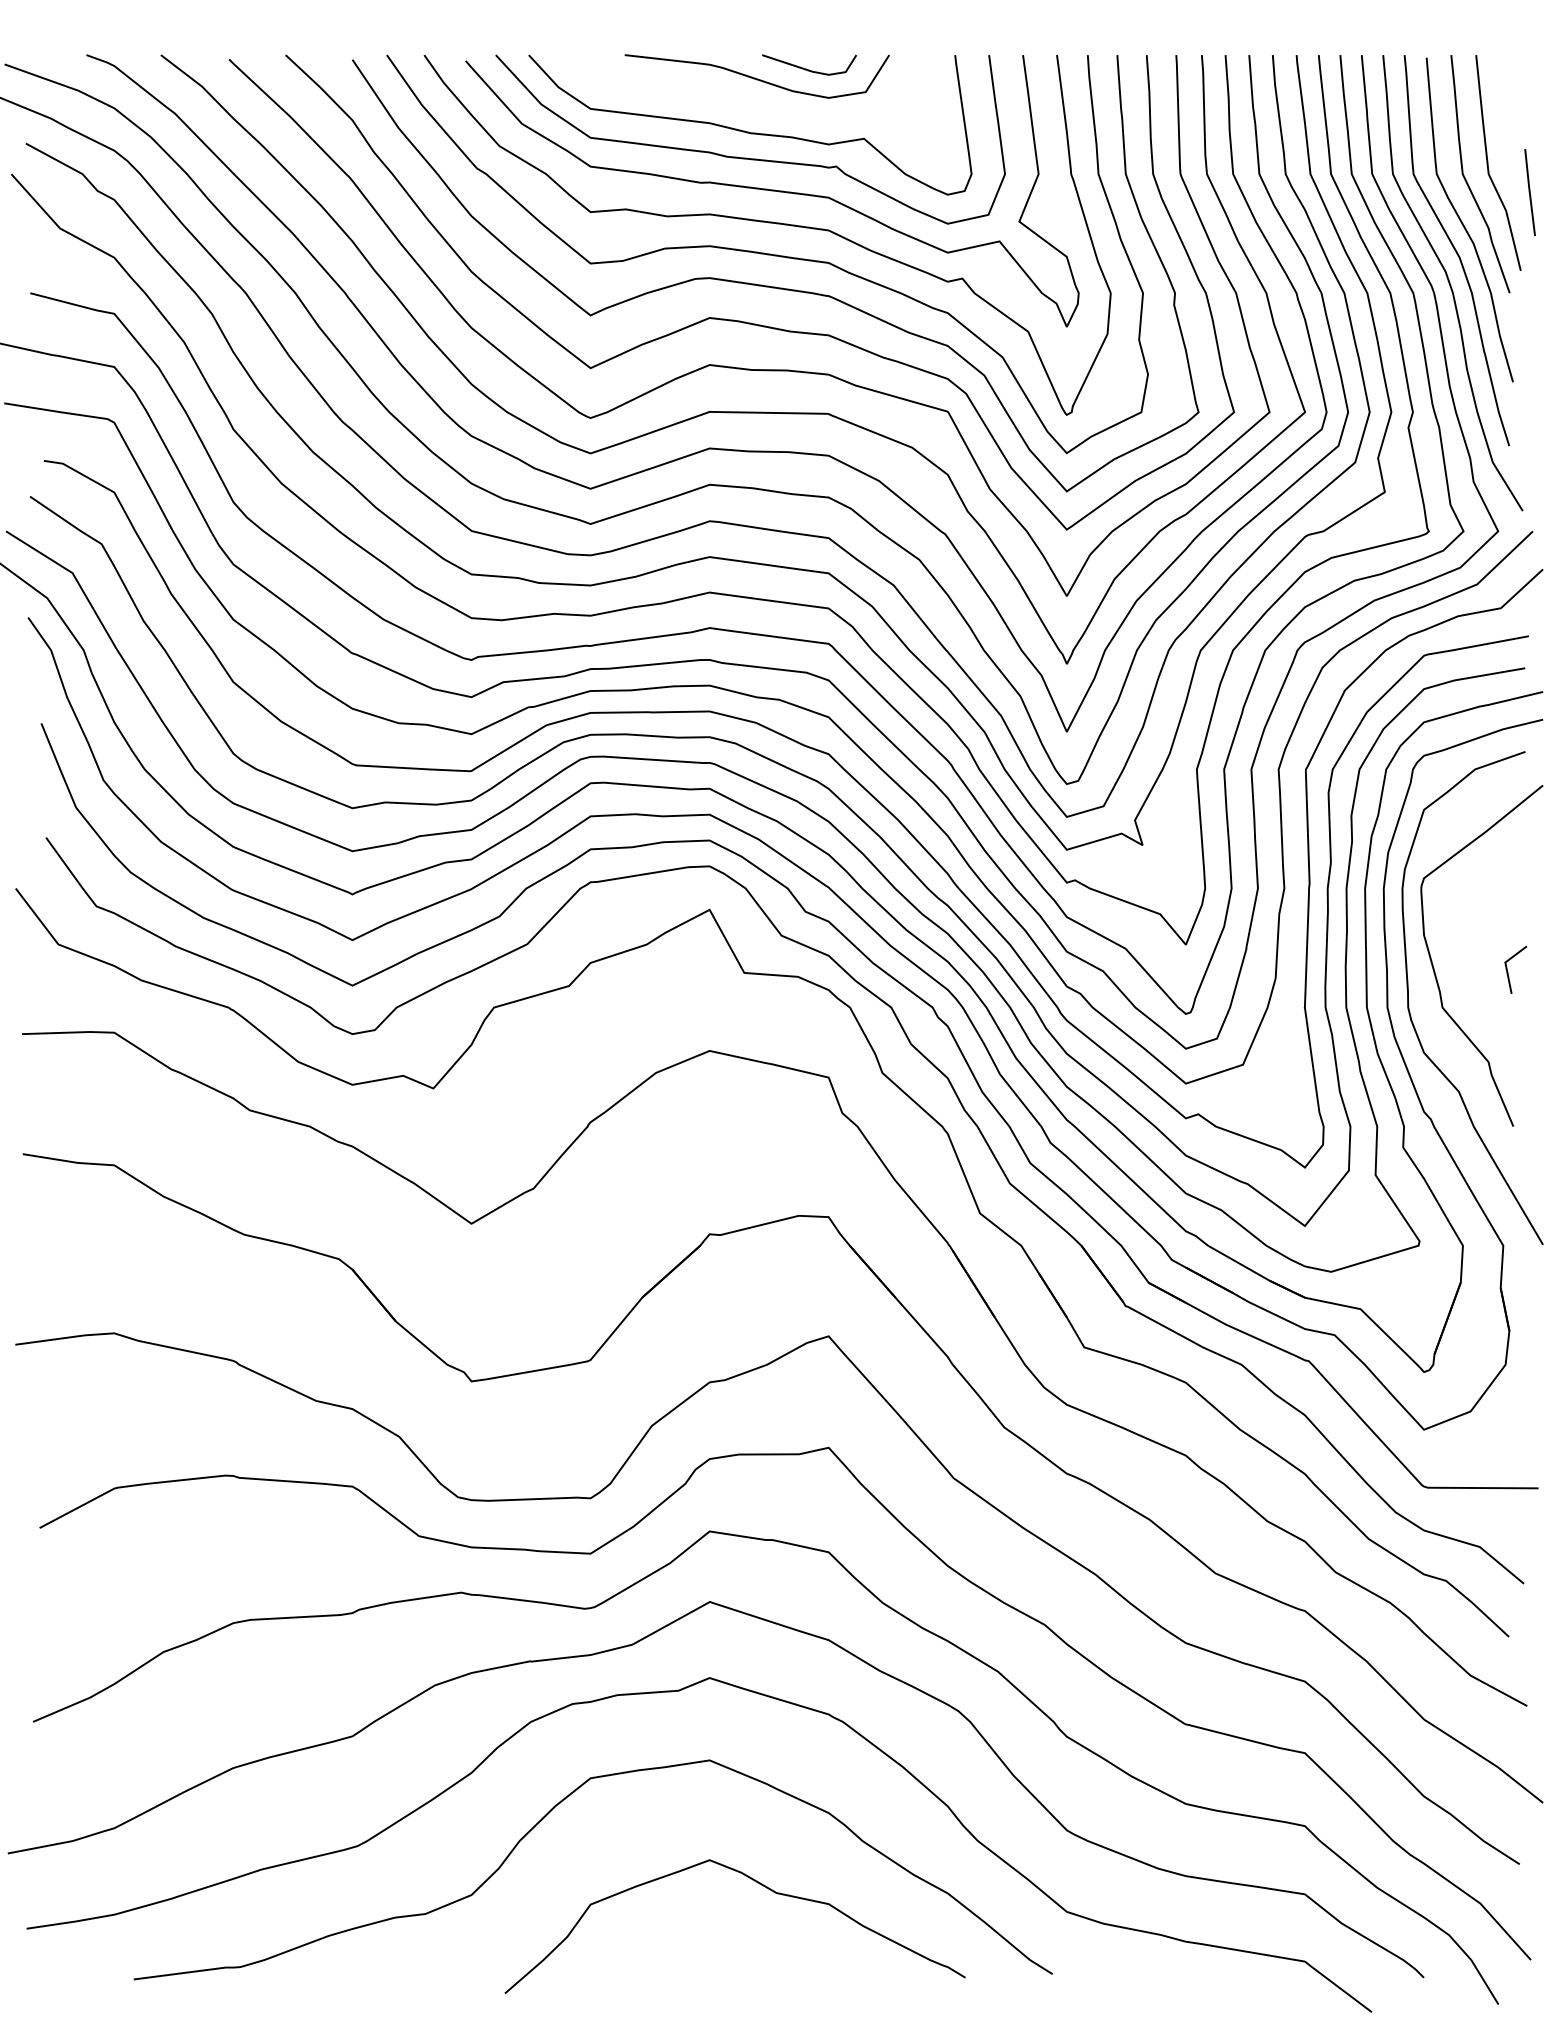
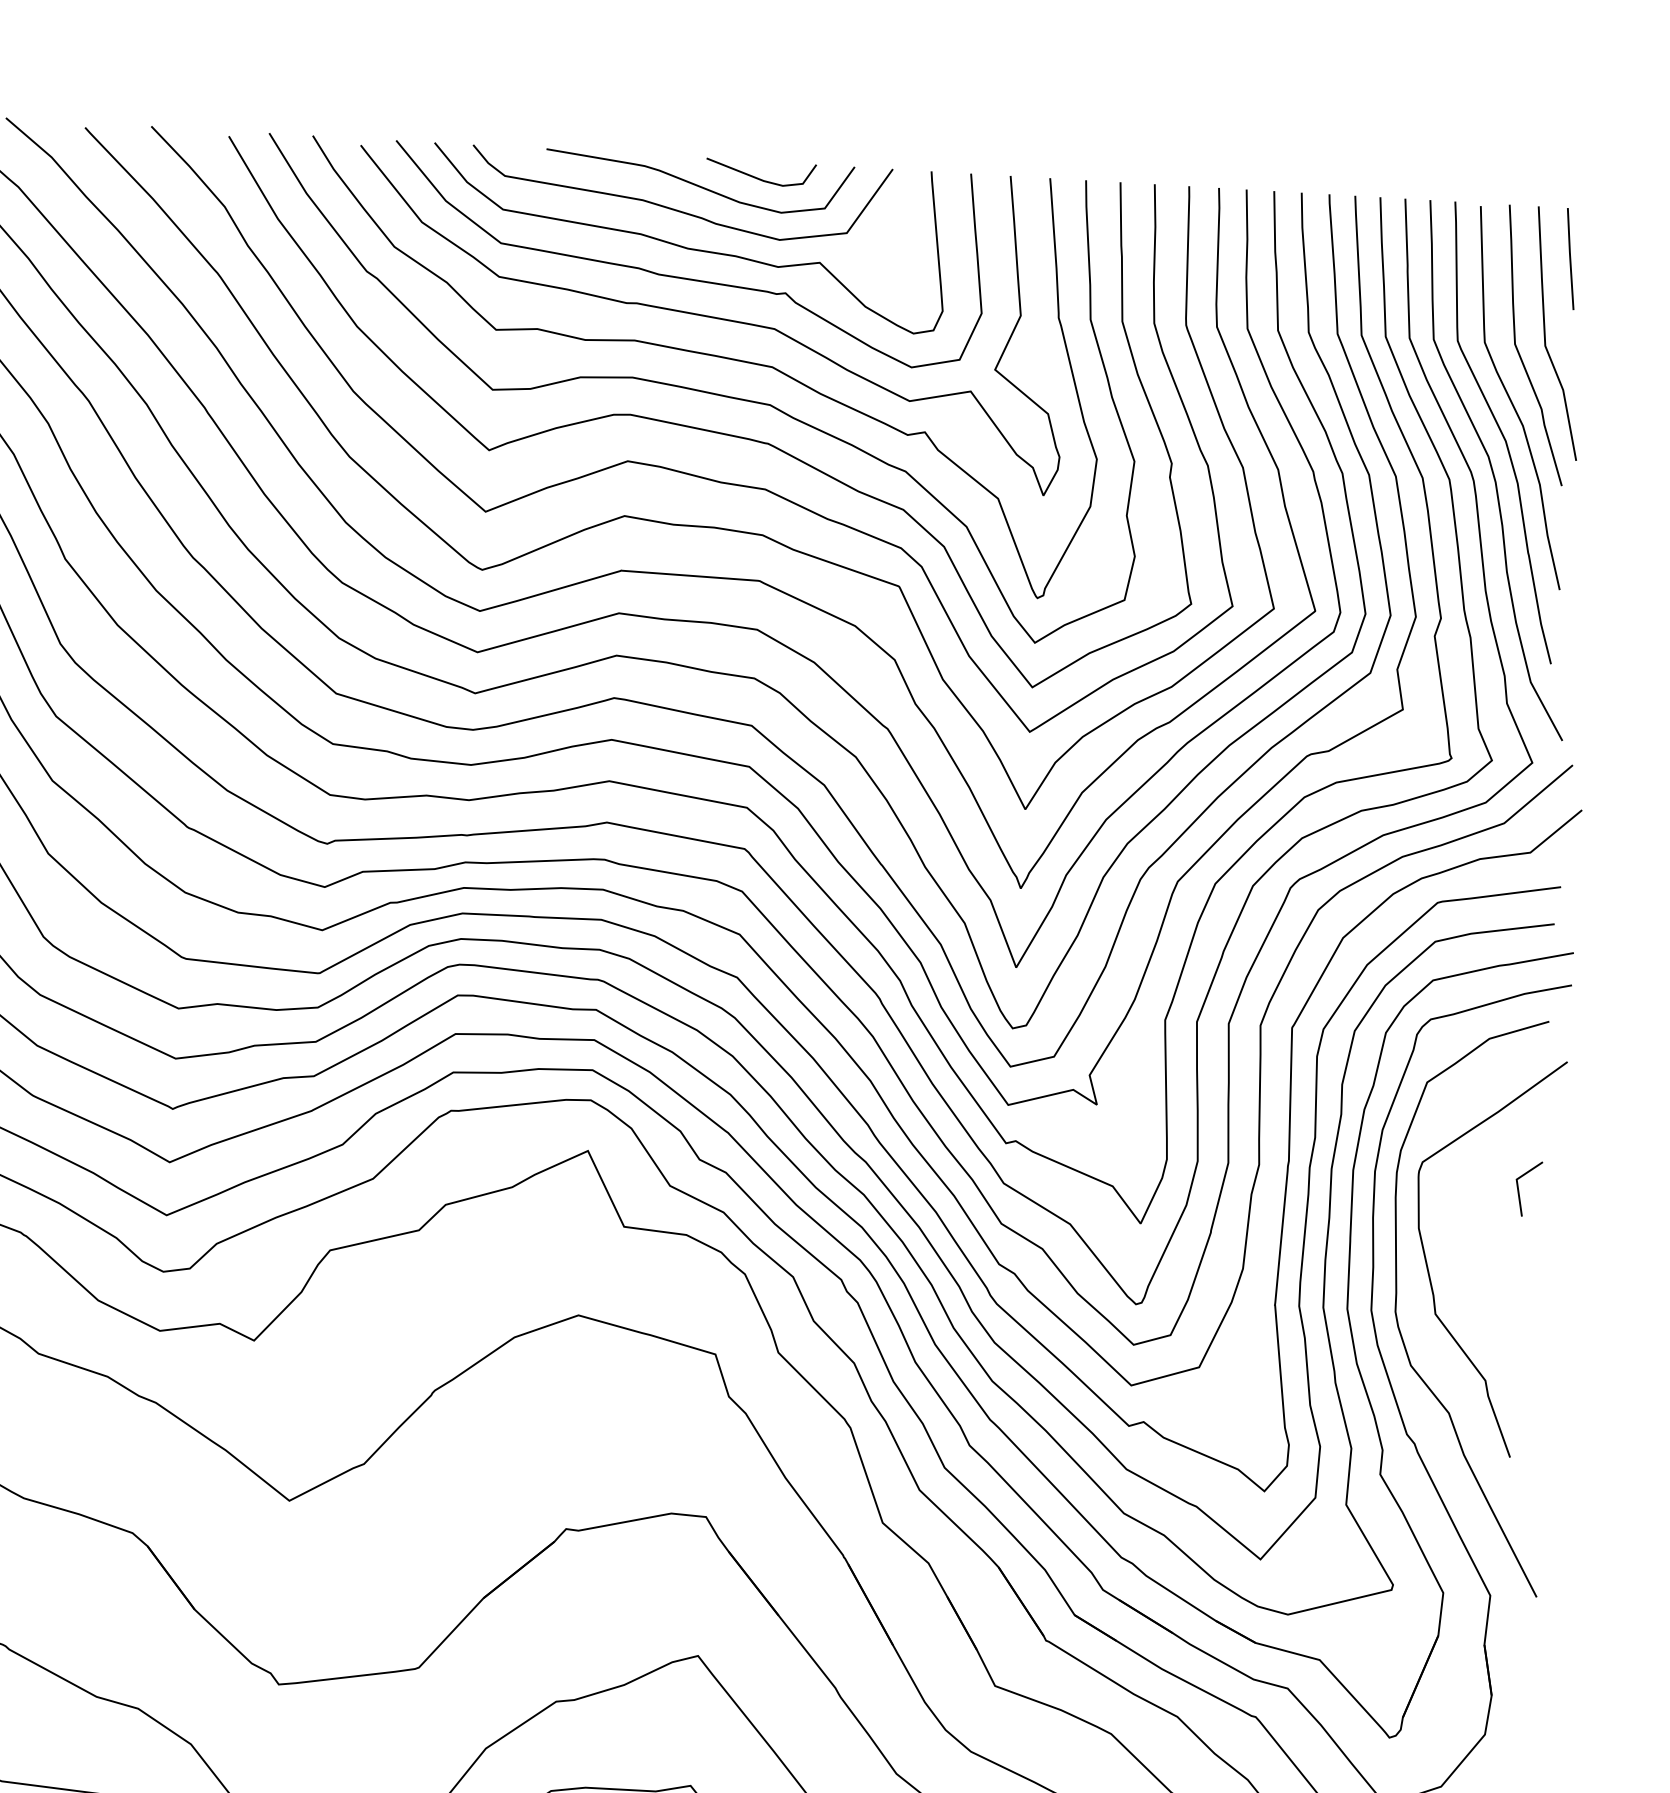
curve: (737, 99) -> (674, 208), added
line: (1529, 192) -> (1569, 258), moved
line: (1508, 971) -> (1519, 1190), moved

